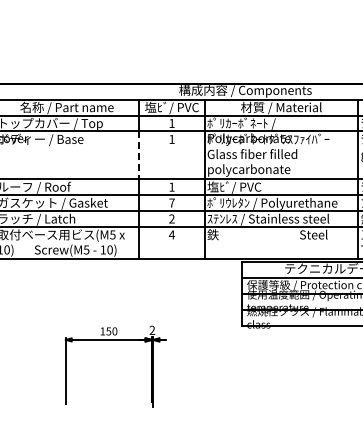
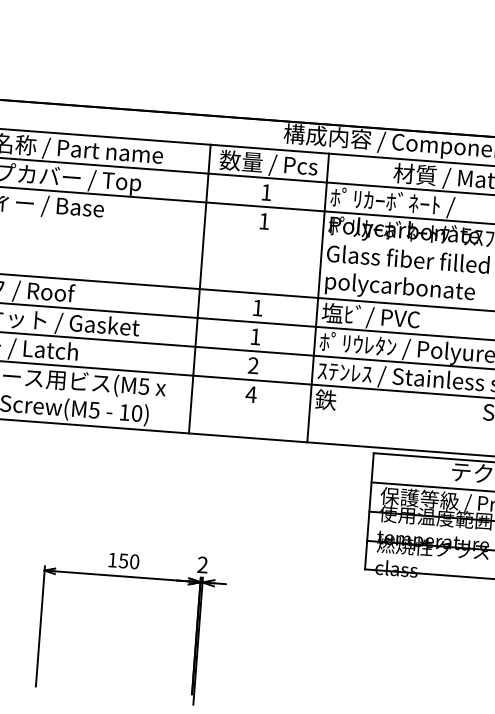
text: (171, 107) -> (267, 163), 塩ﾋﾞ/ PVC -> 数量 / Pcs
line: (139, 155) -> (203, 246), dashed -> solid
text: (171, 202) -> (254, 335), 7 -> 1

